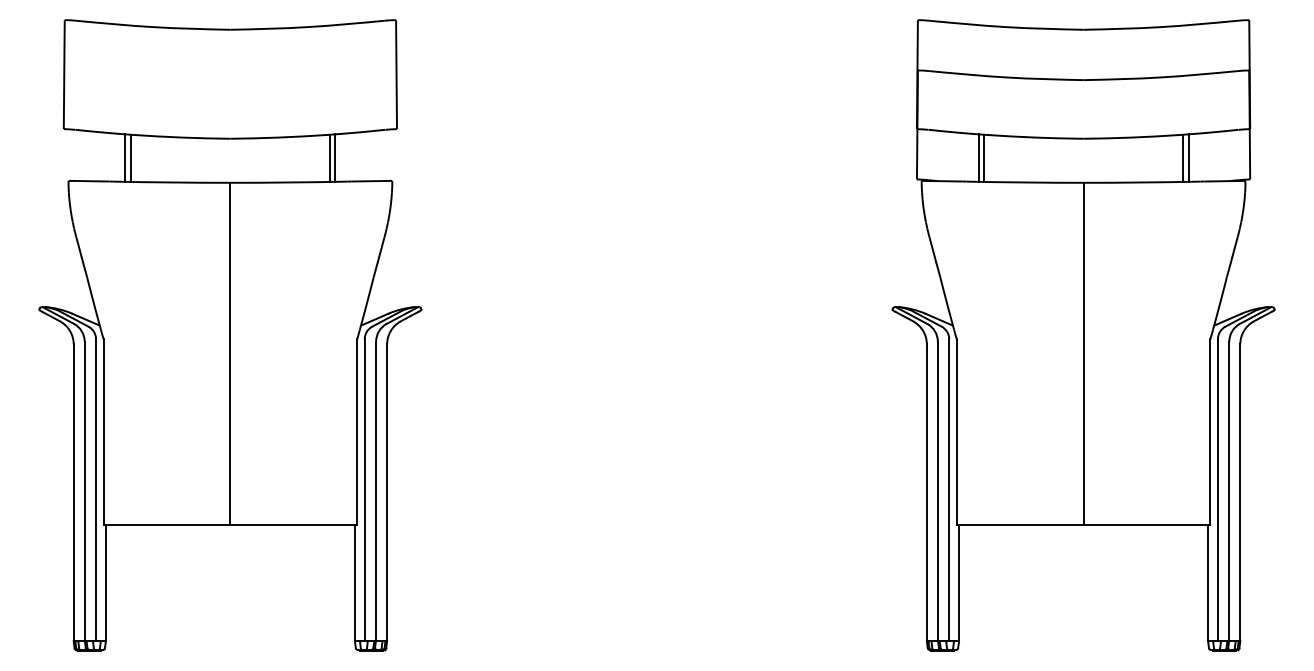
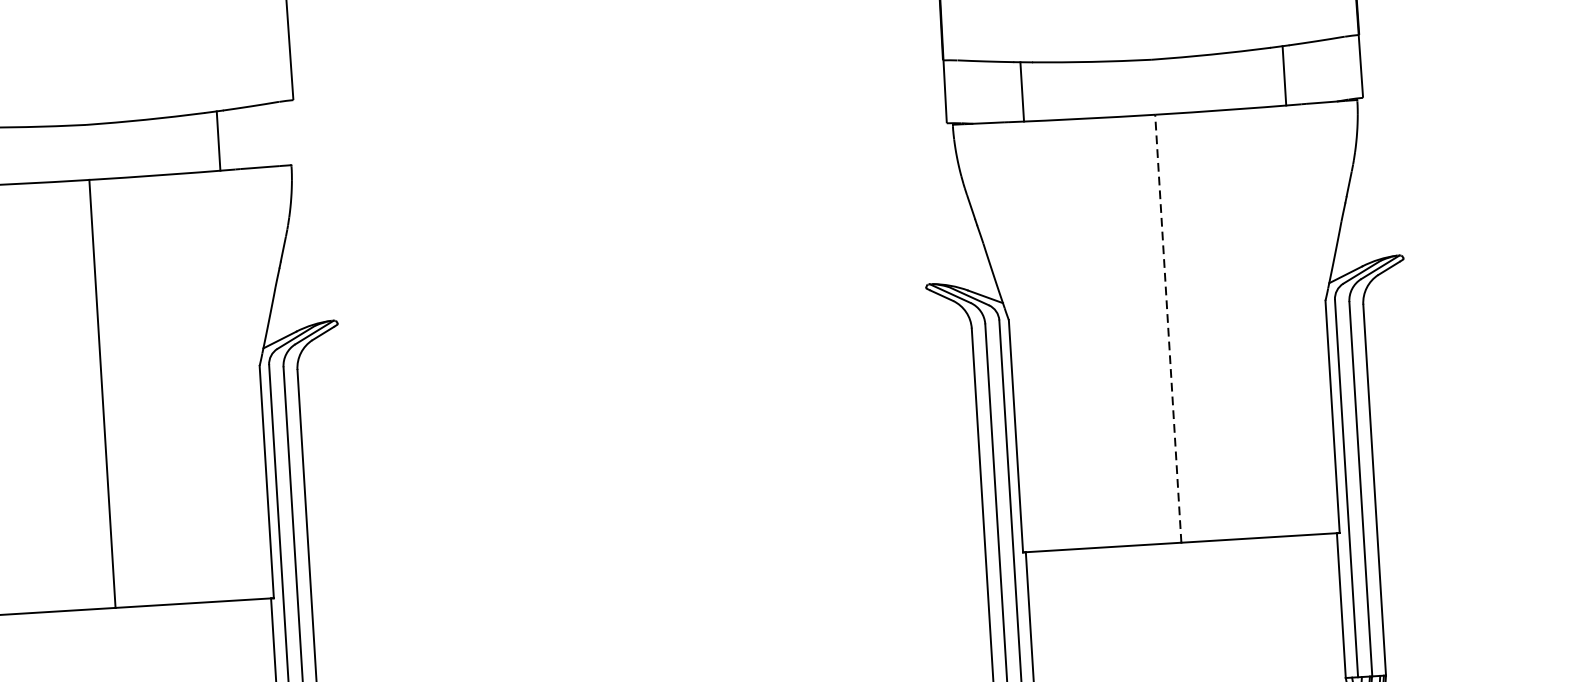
line: (329, 157) -> (211, 140), removed
line: (984, 157) -> (1029, 90), removed
line: (1182, 157) -> (1276, 75), removed
line: (1083, 353) -> (1168, 327), solid -> dashed

